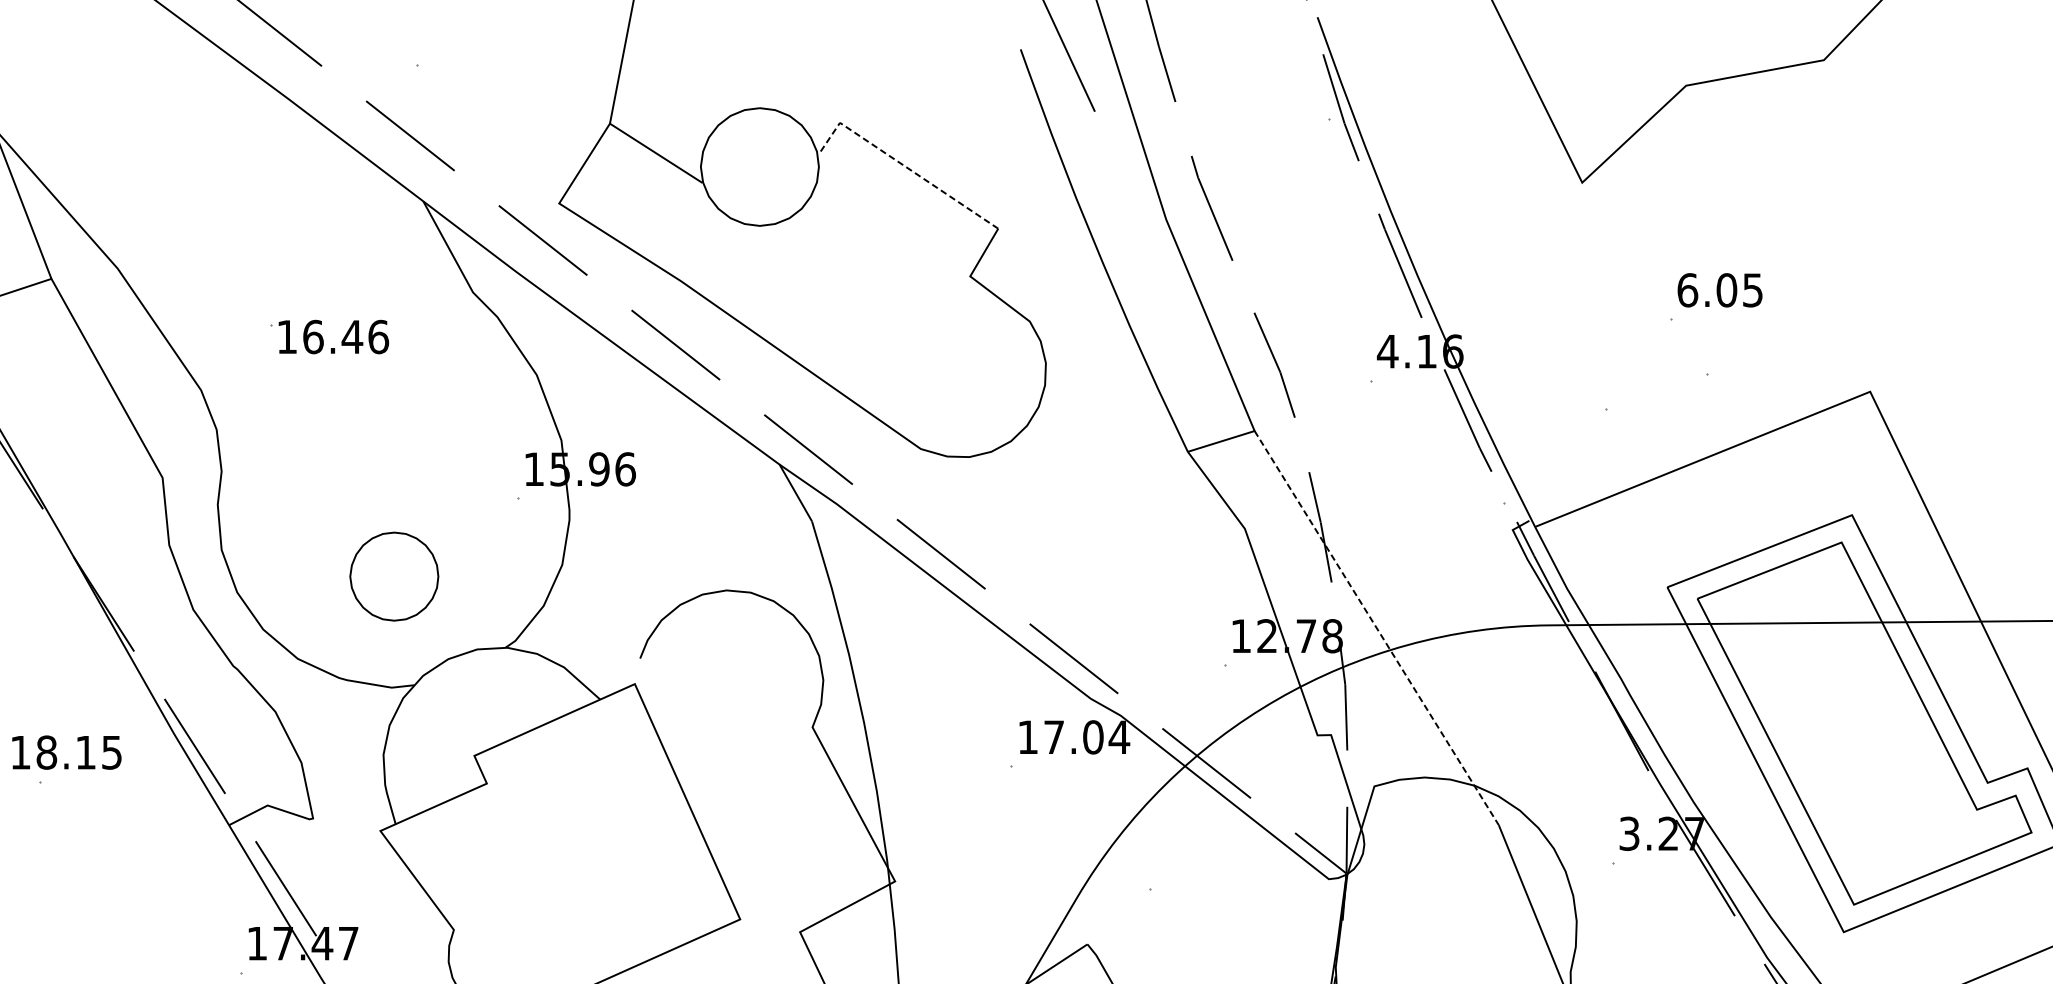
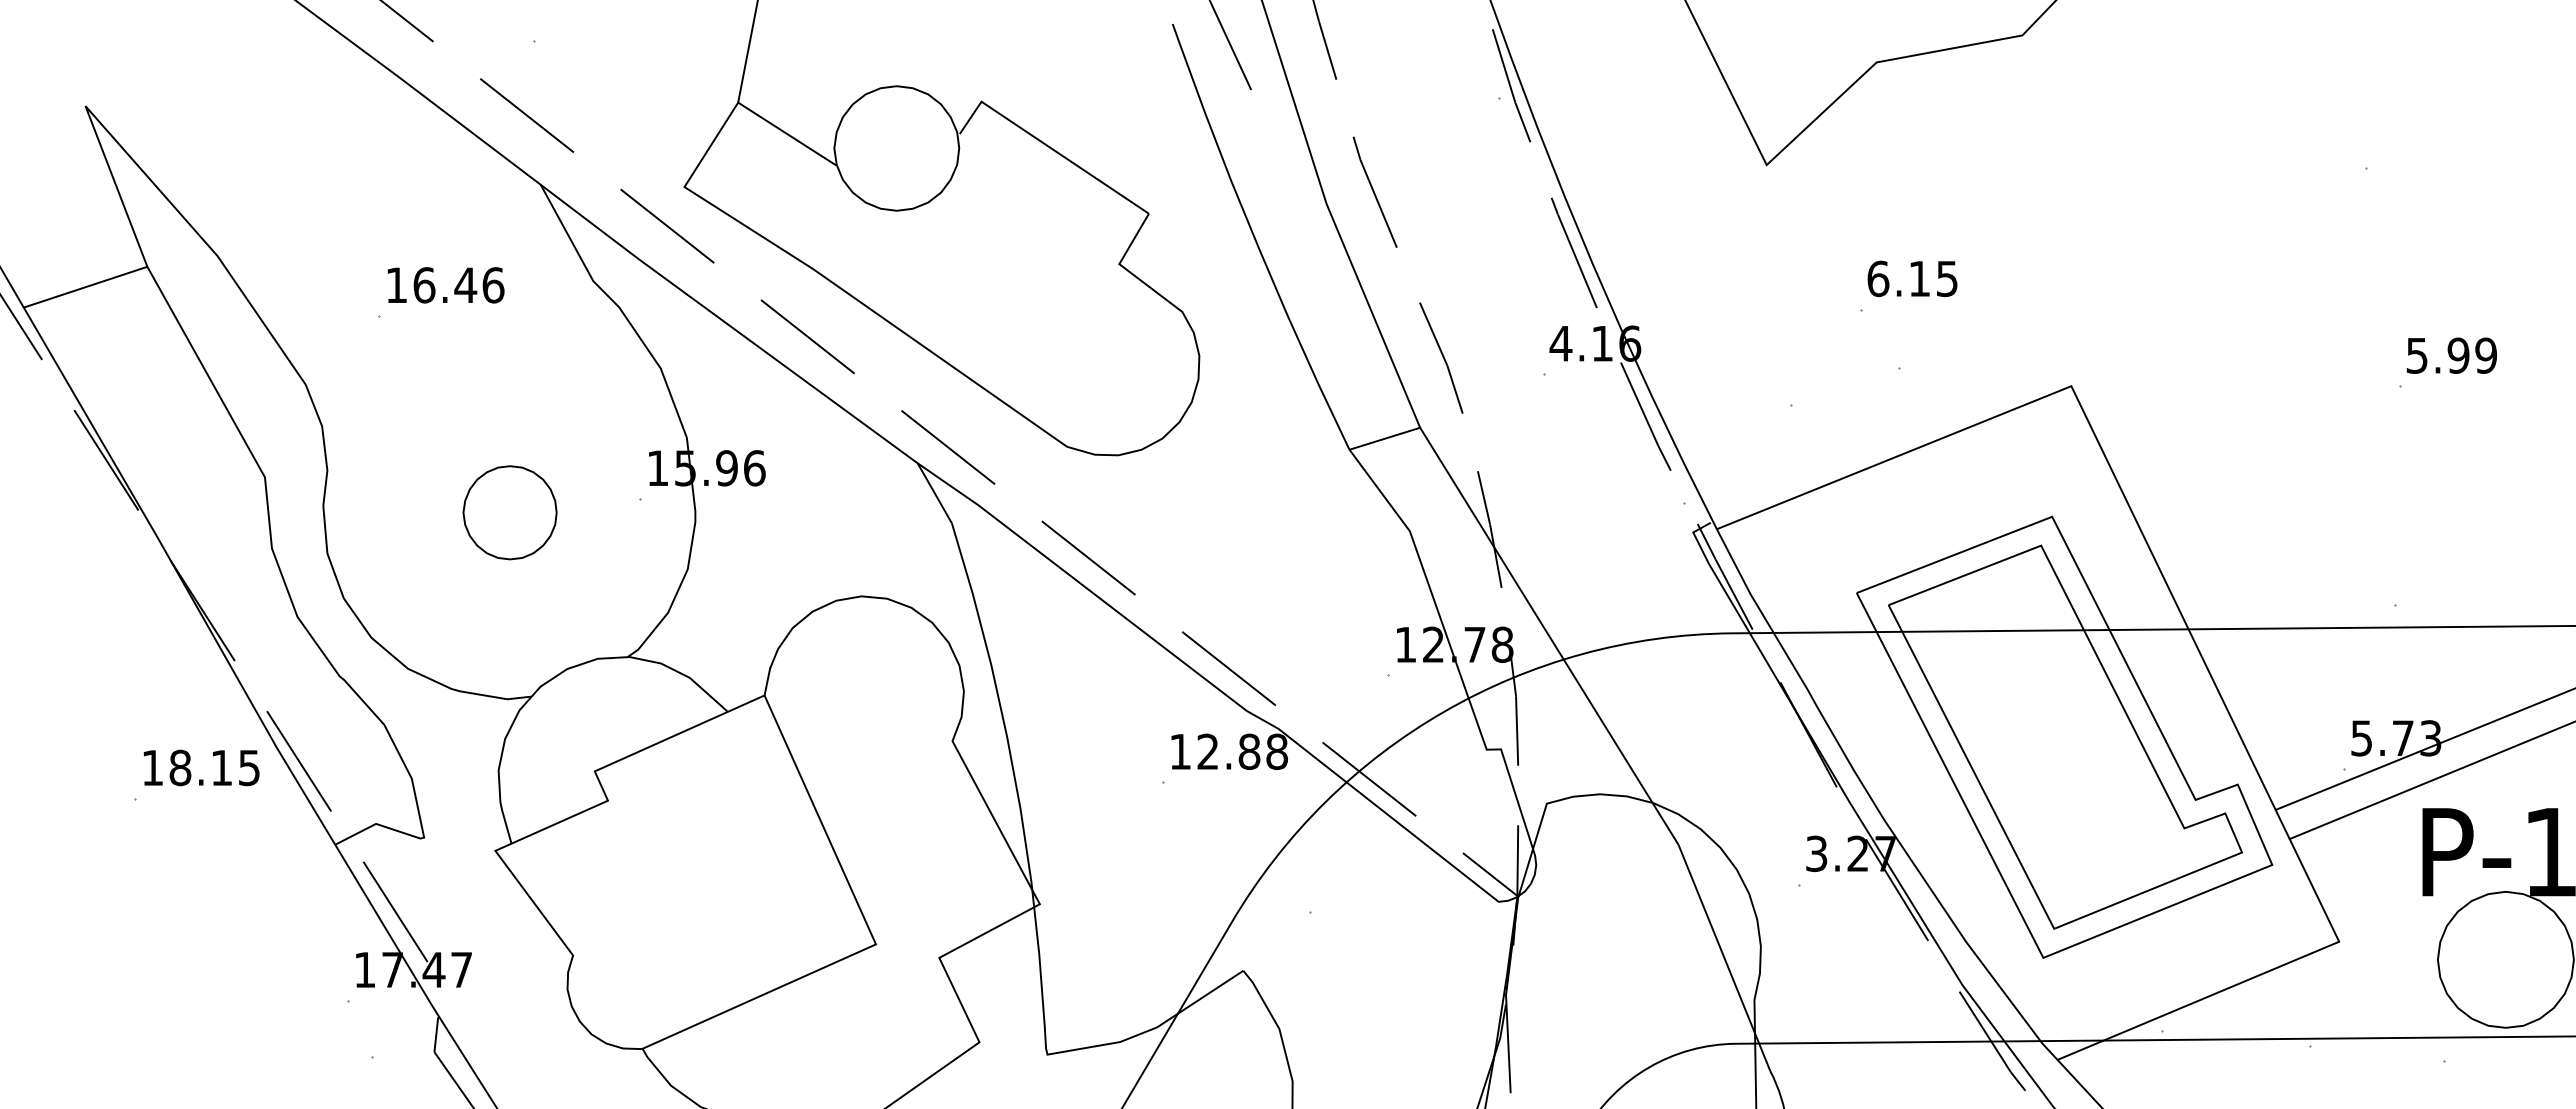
line: (903, 165) -> (1048, 146), dashed -> solid
text: (1726, 289) -> (1919, 278), 6.05 -> 6.15
text: (333, 337) -> (445, 285), moved
part: (393, 576) -> (509, 512), moved
line: (1376, 628) -> (1549, 636), dashed -> solid
line: (637, 670) -> (767, 681), added
text: (1086, 737) -> (1242, 751), 17.04 -> 12.88
text: (66, 752) -> (201, 767), moved

